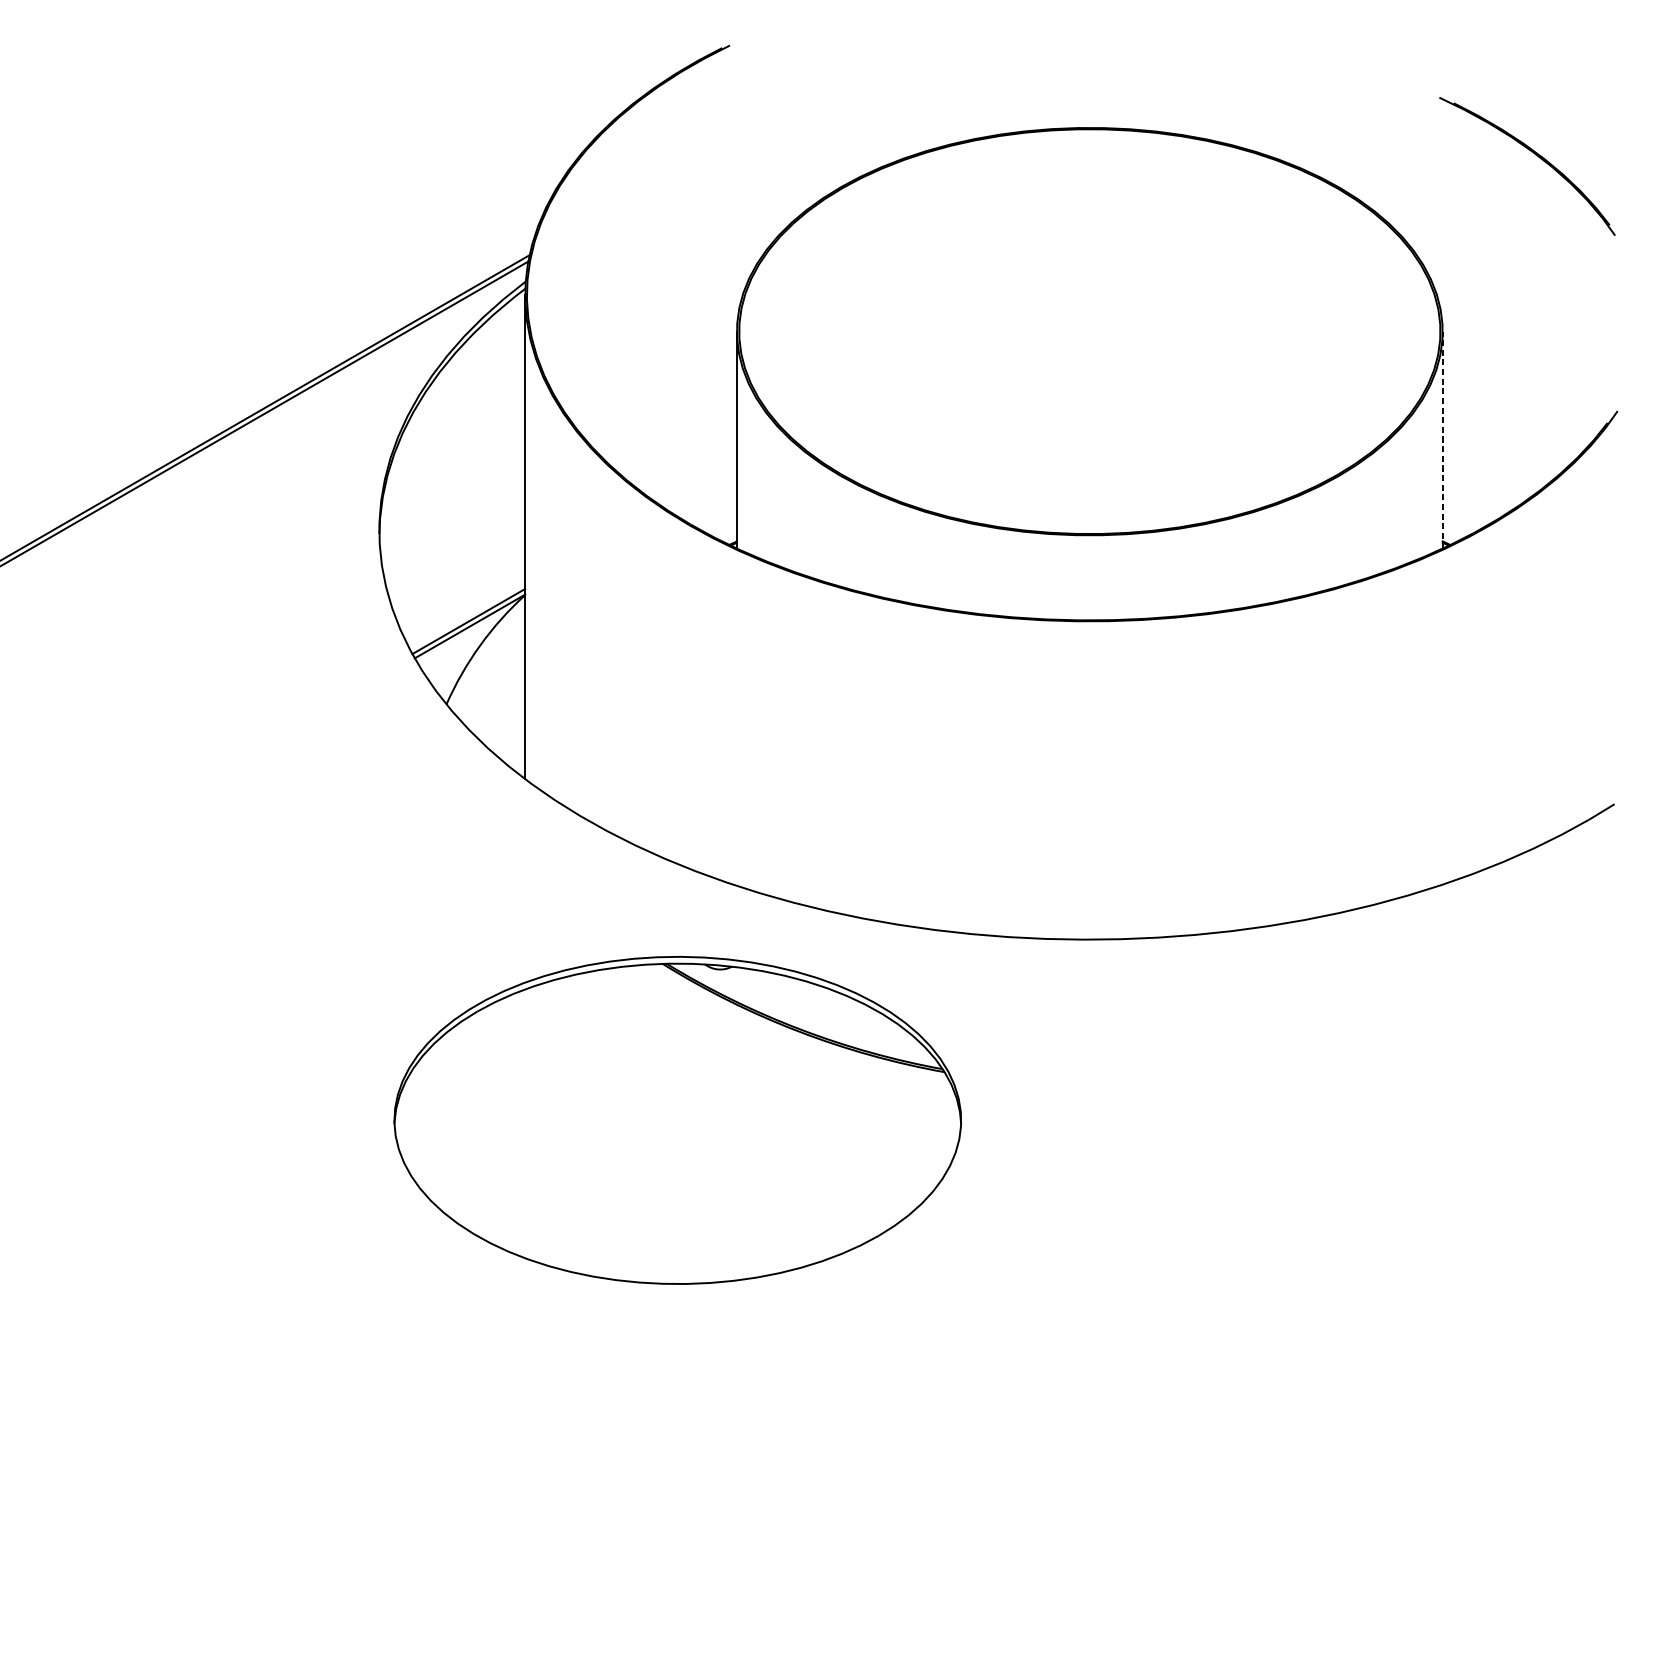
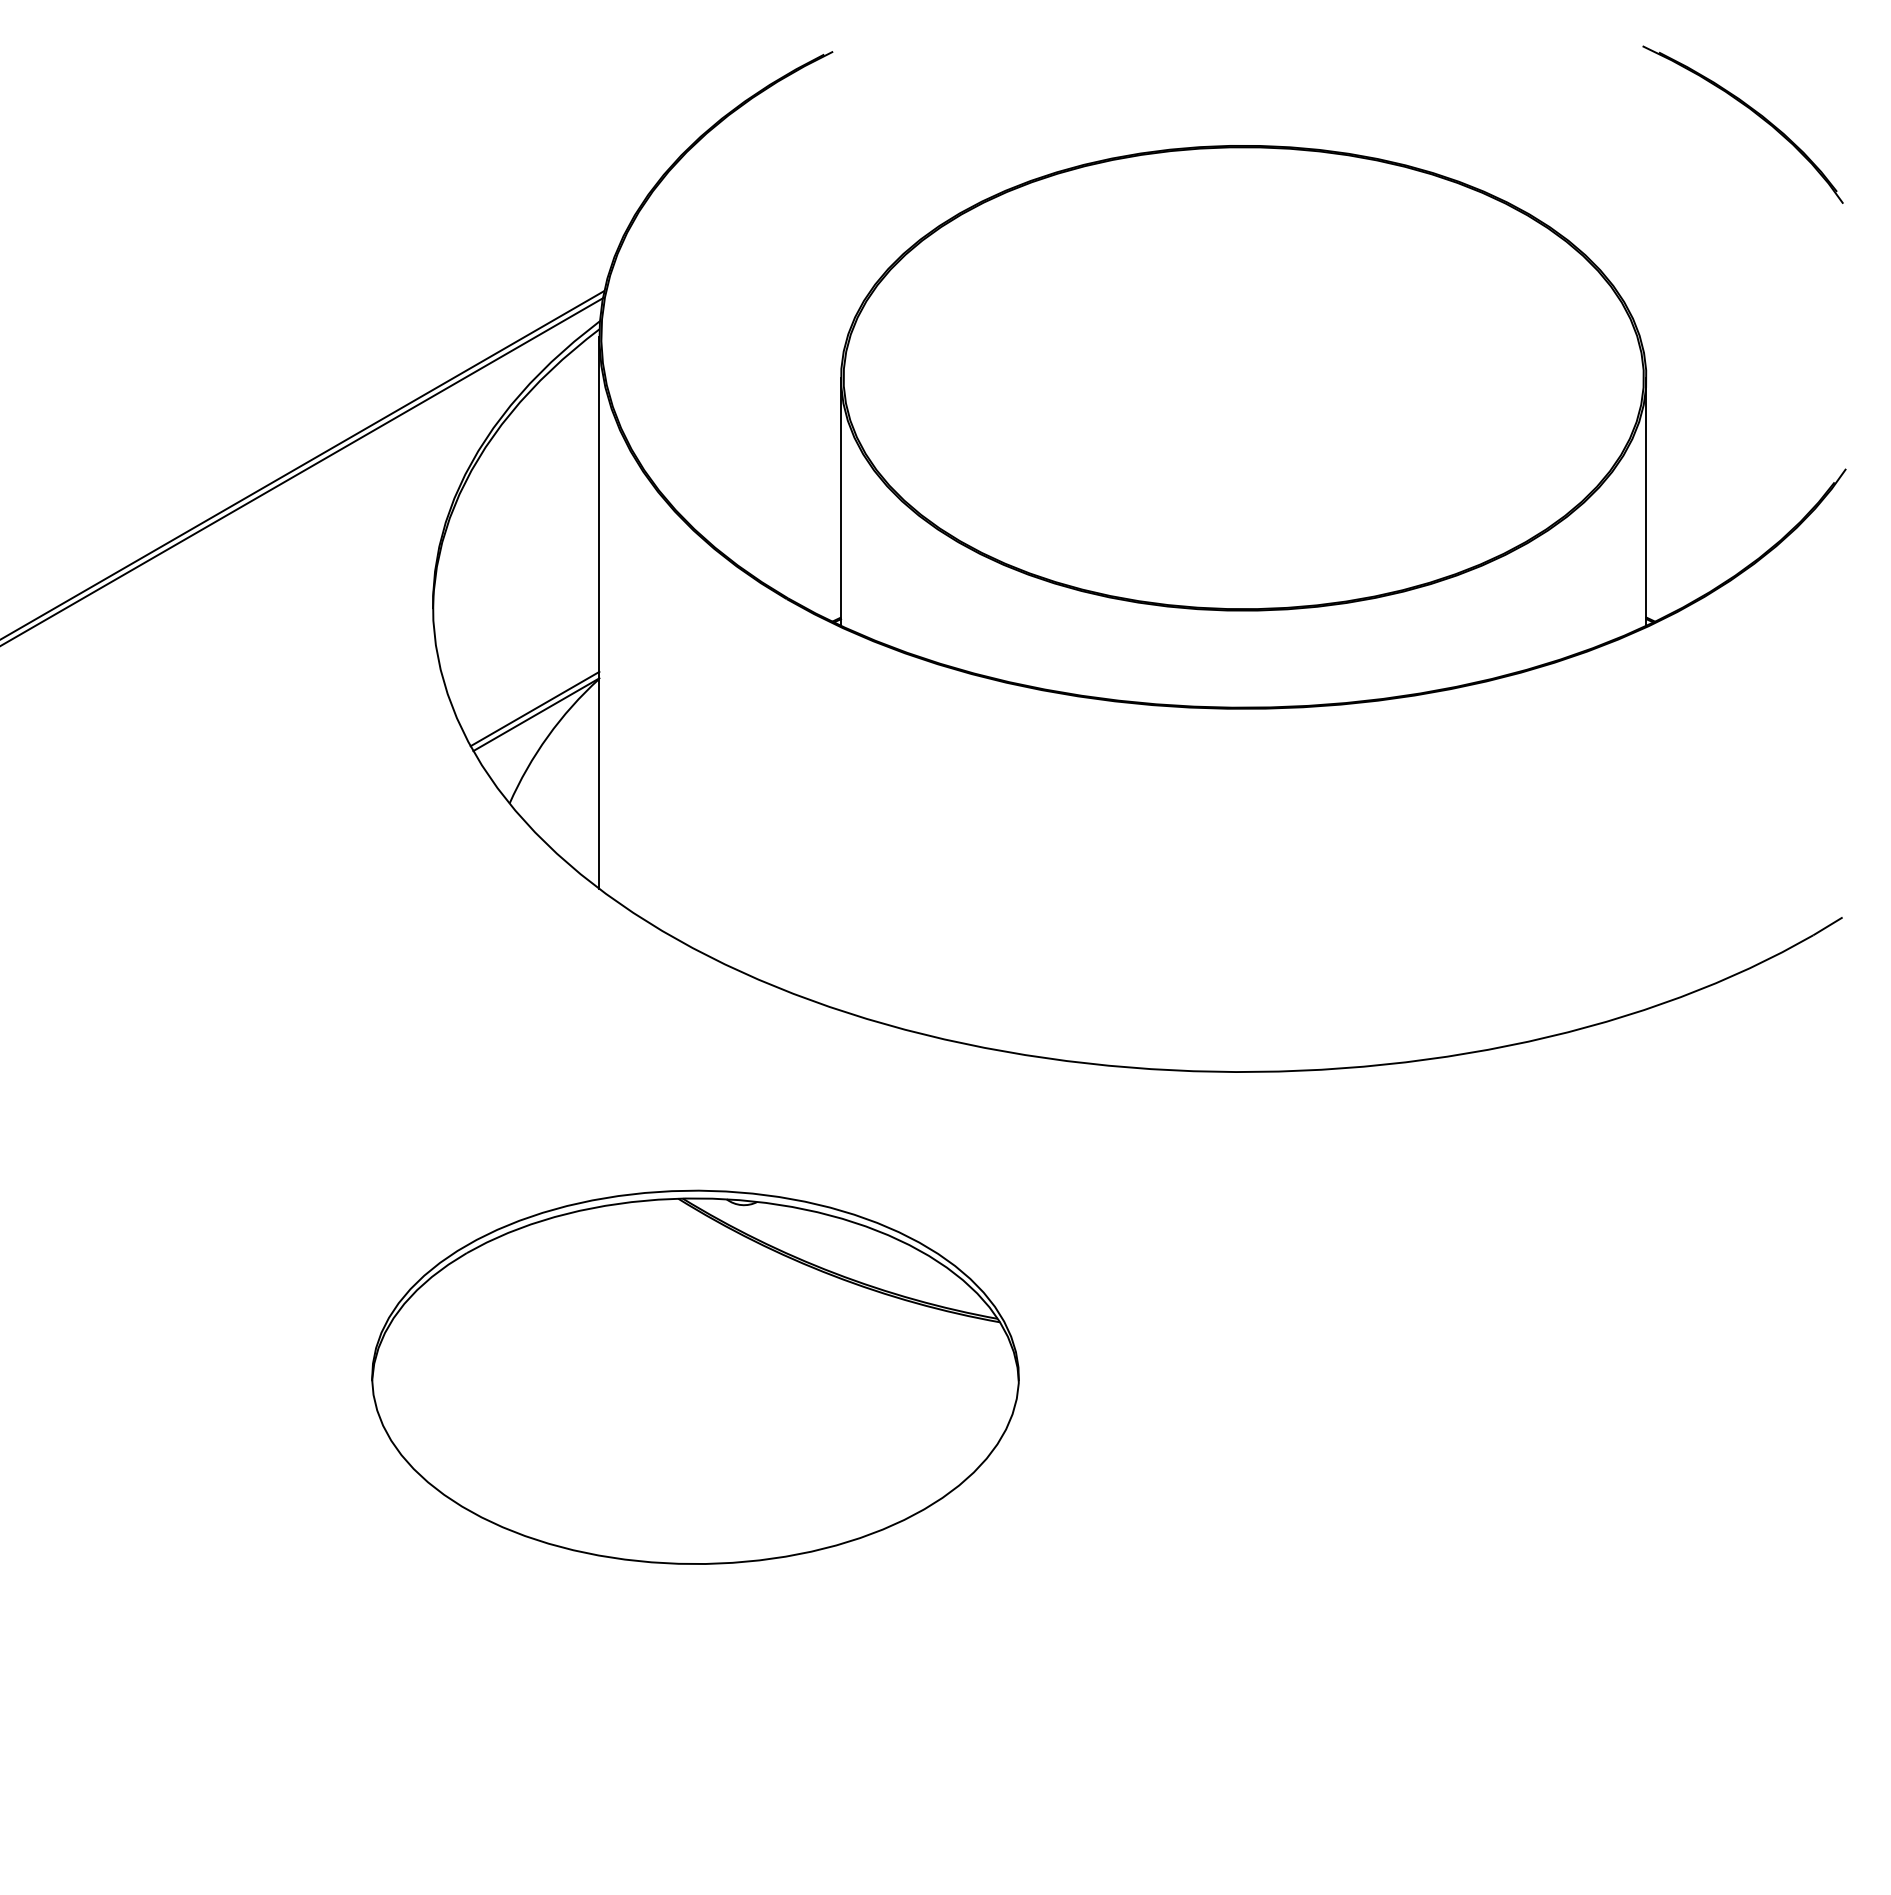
part: (1533, 153) -> (1750, 110), moved
line: (1442, 440) -> (1646, 502), dashed -> solid
part: (677, 1119) -> (695, 1376), moved

